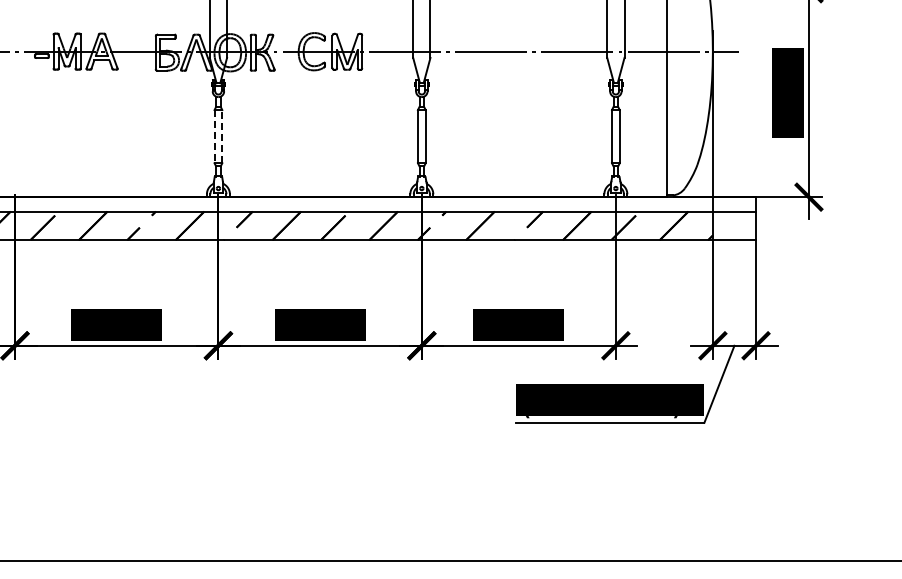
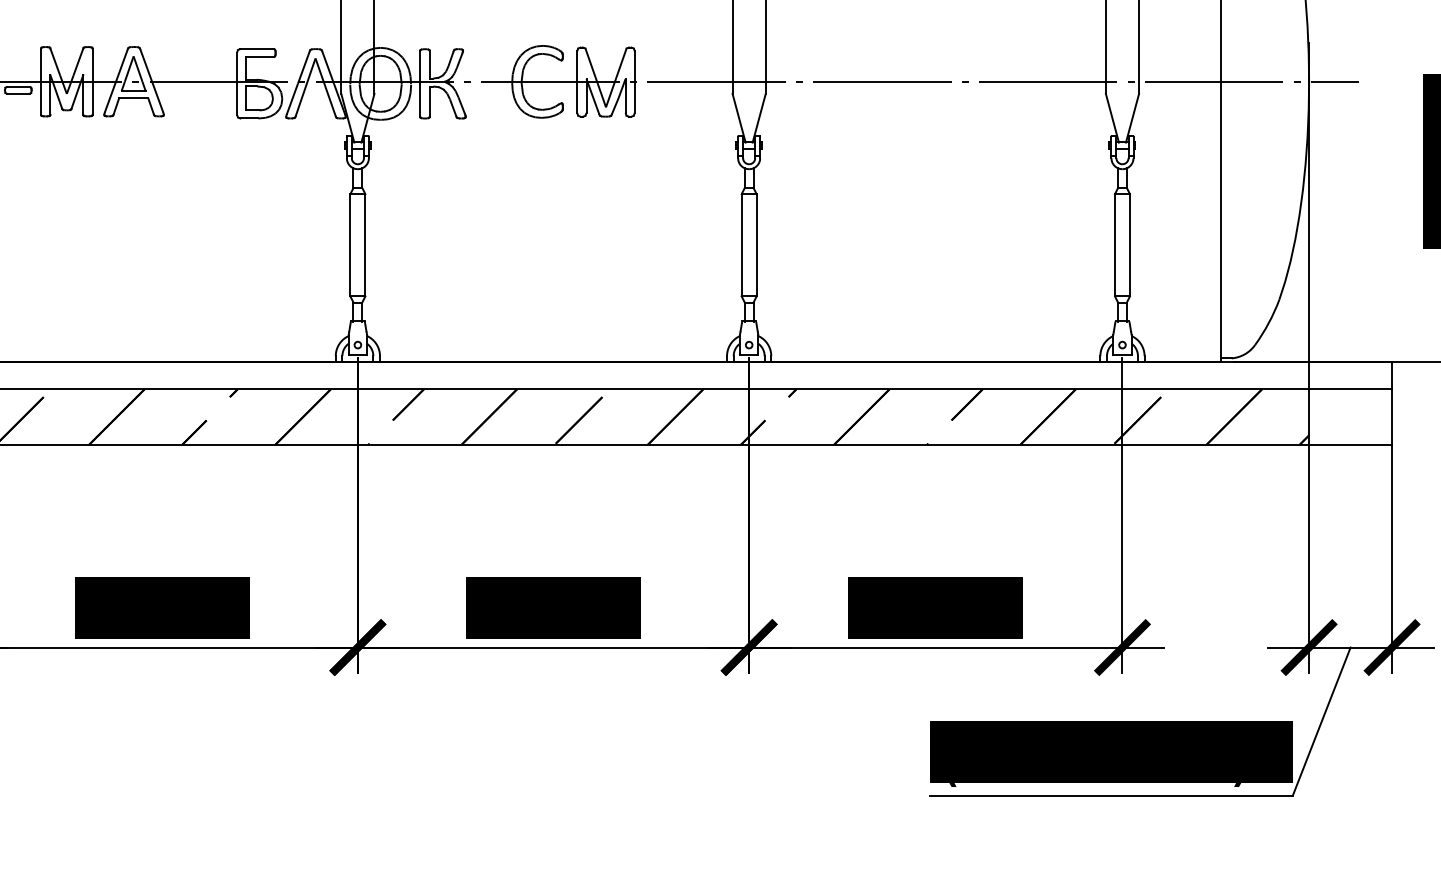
line: (214, 136) -> (350, 244), dashed -> solid
line: (222, 136) -> (365, 244), dashed -> solid

